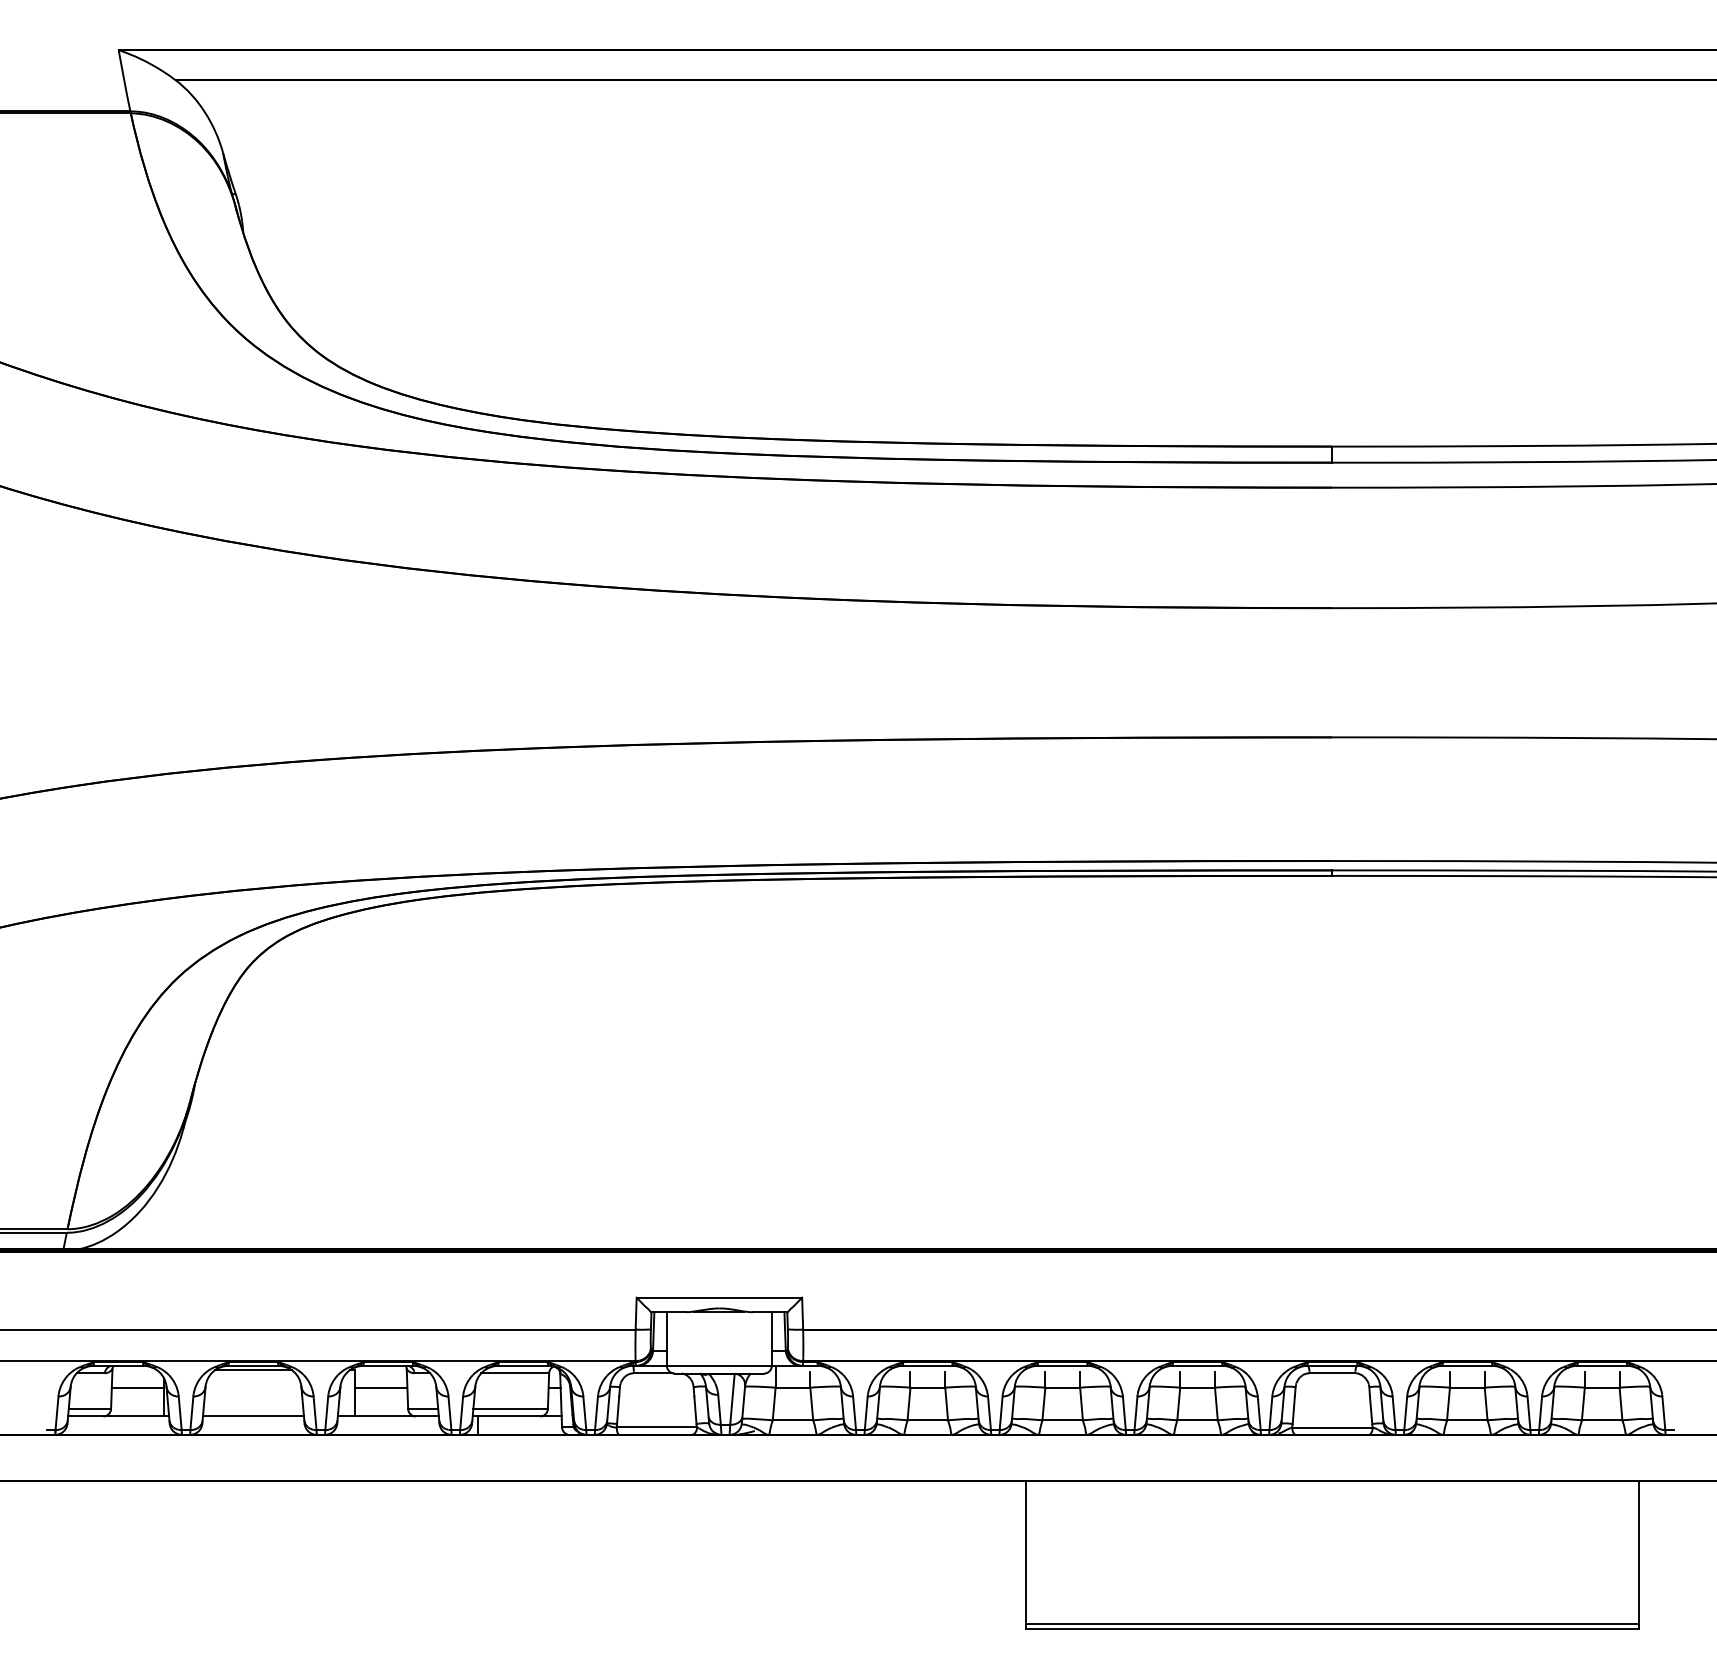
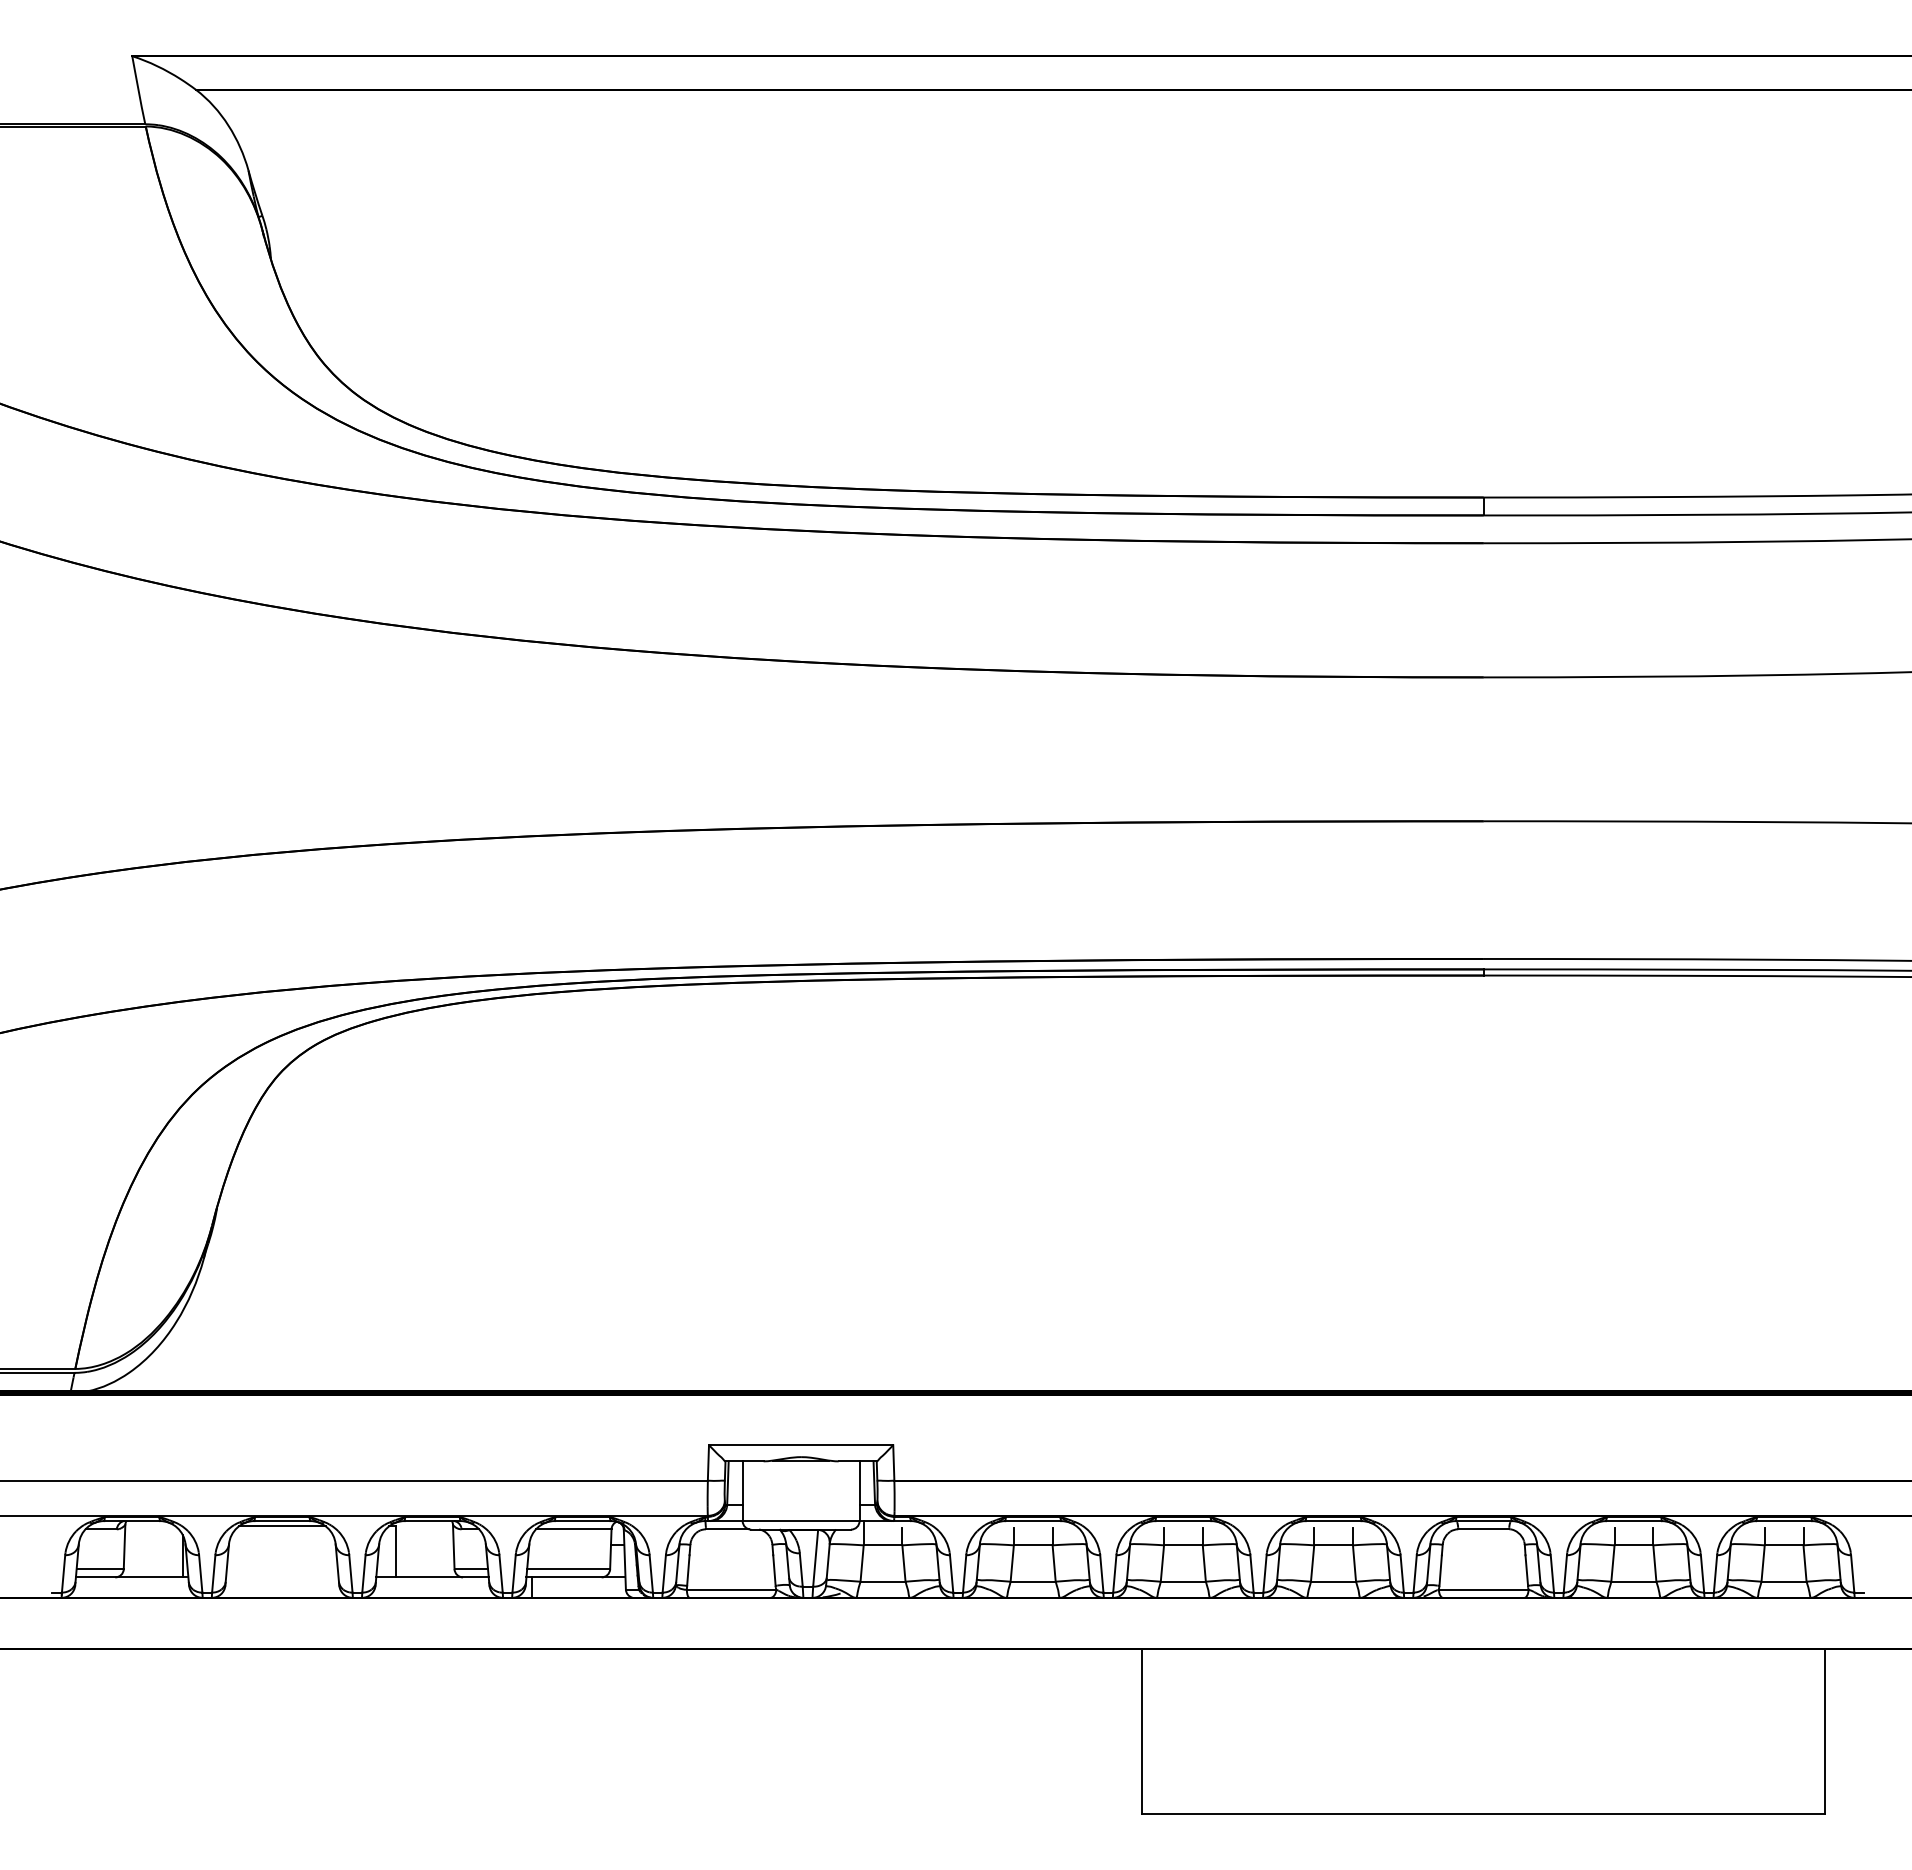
line: (137, 1387) -> (153, 1545), removed
line: (381, 1387) -> (424, 1545), removed
line: (253, 1416) -> (282, 1577), removed
line: (1332, 1624) -> (1483, 1809), removed

